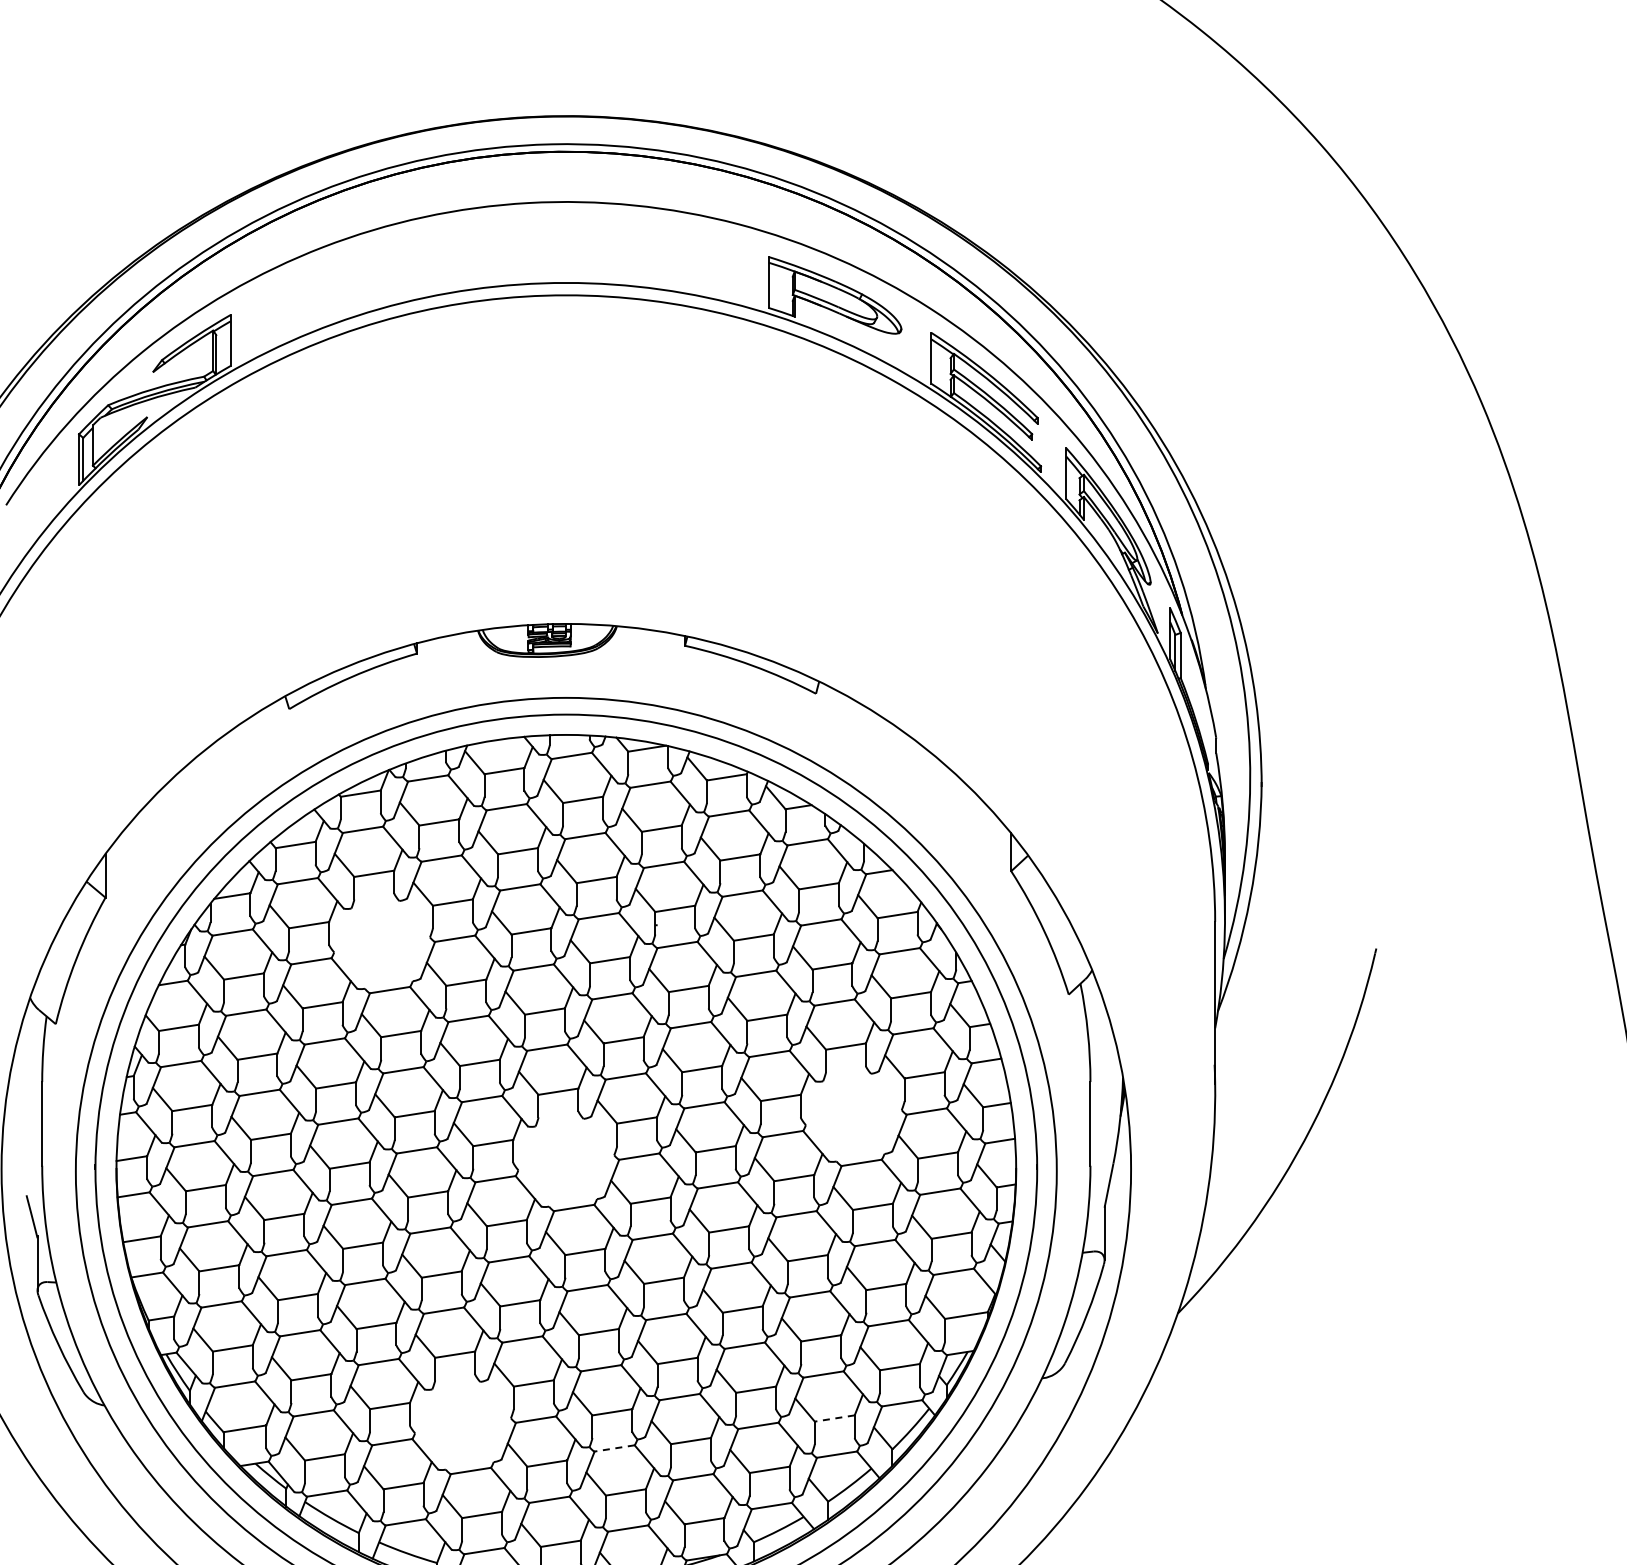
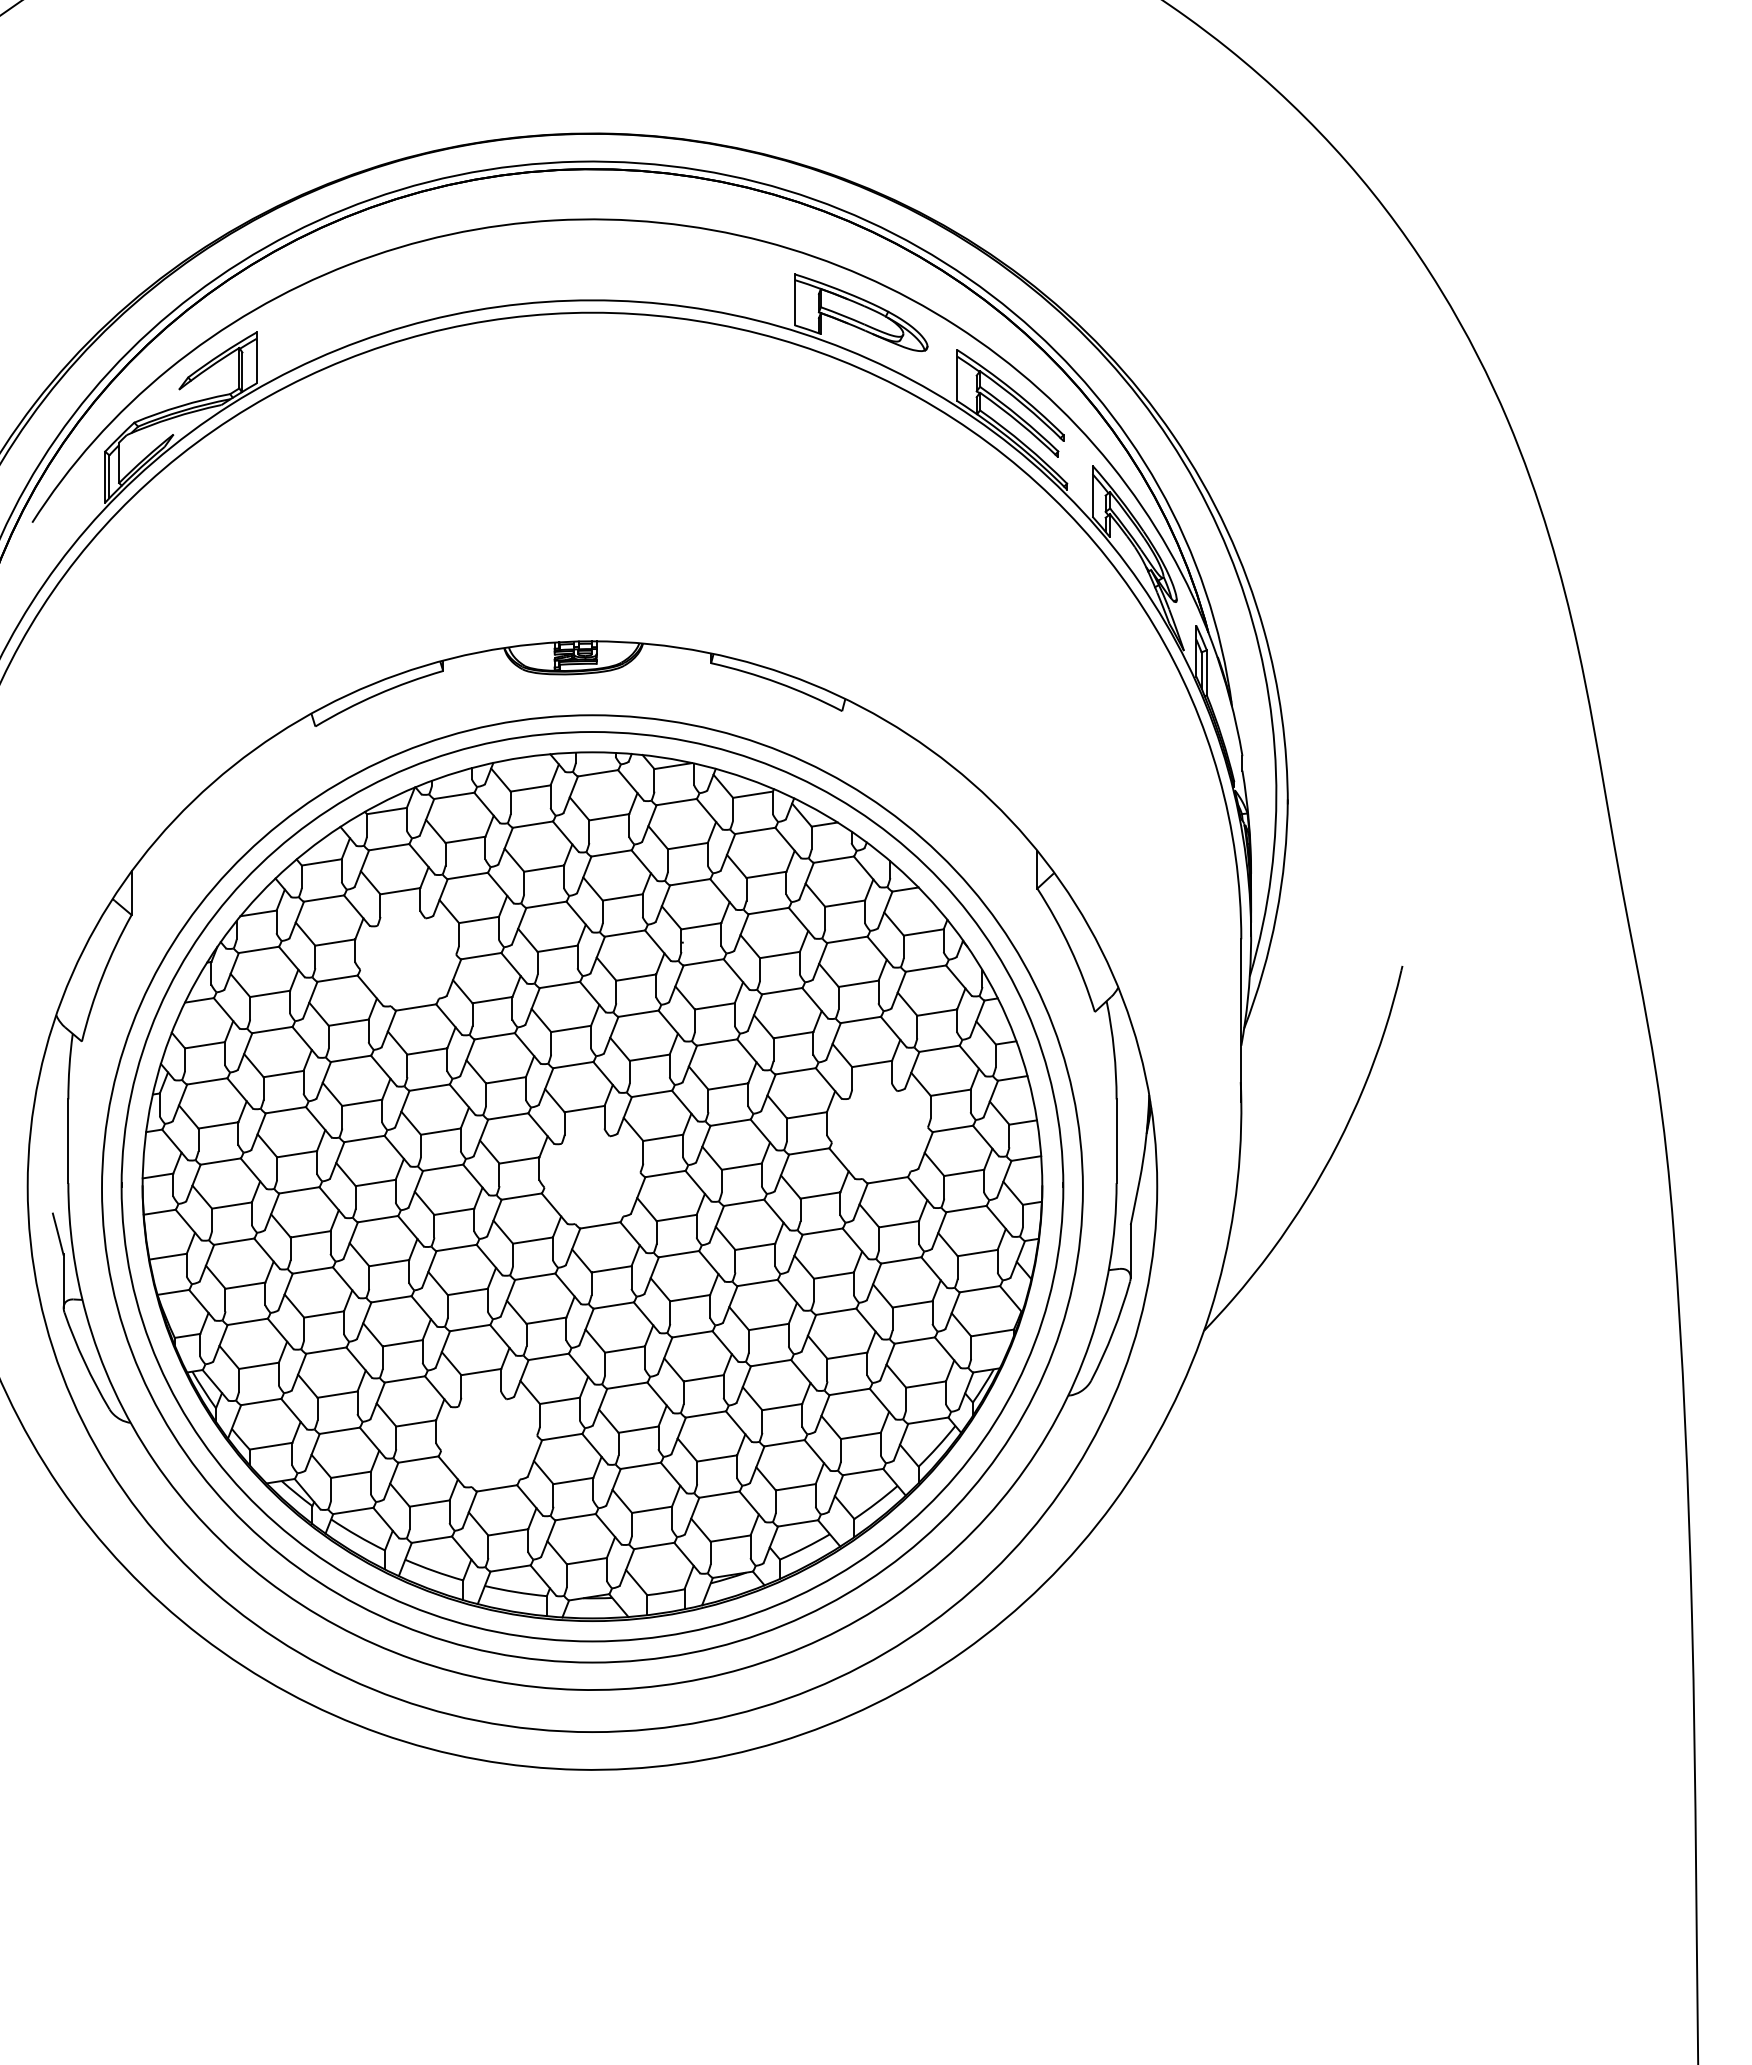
line: (834, 1418) -> (860, 1435), dashed -> solid
line: (614, 1448) -> (640, 1465), dashed -> solid

